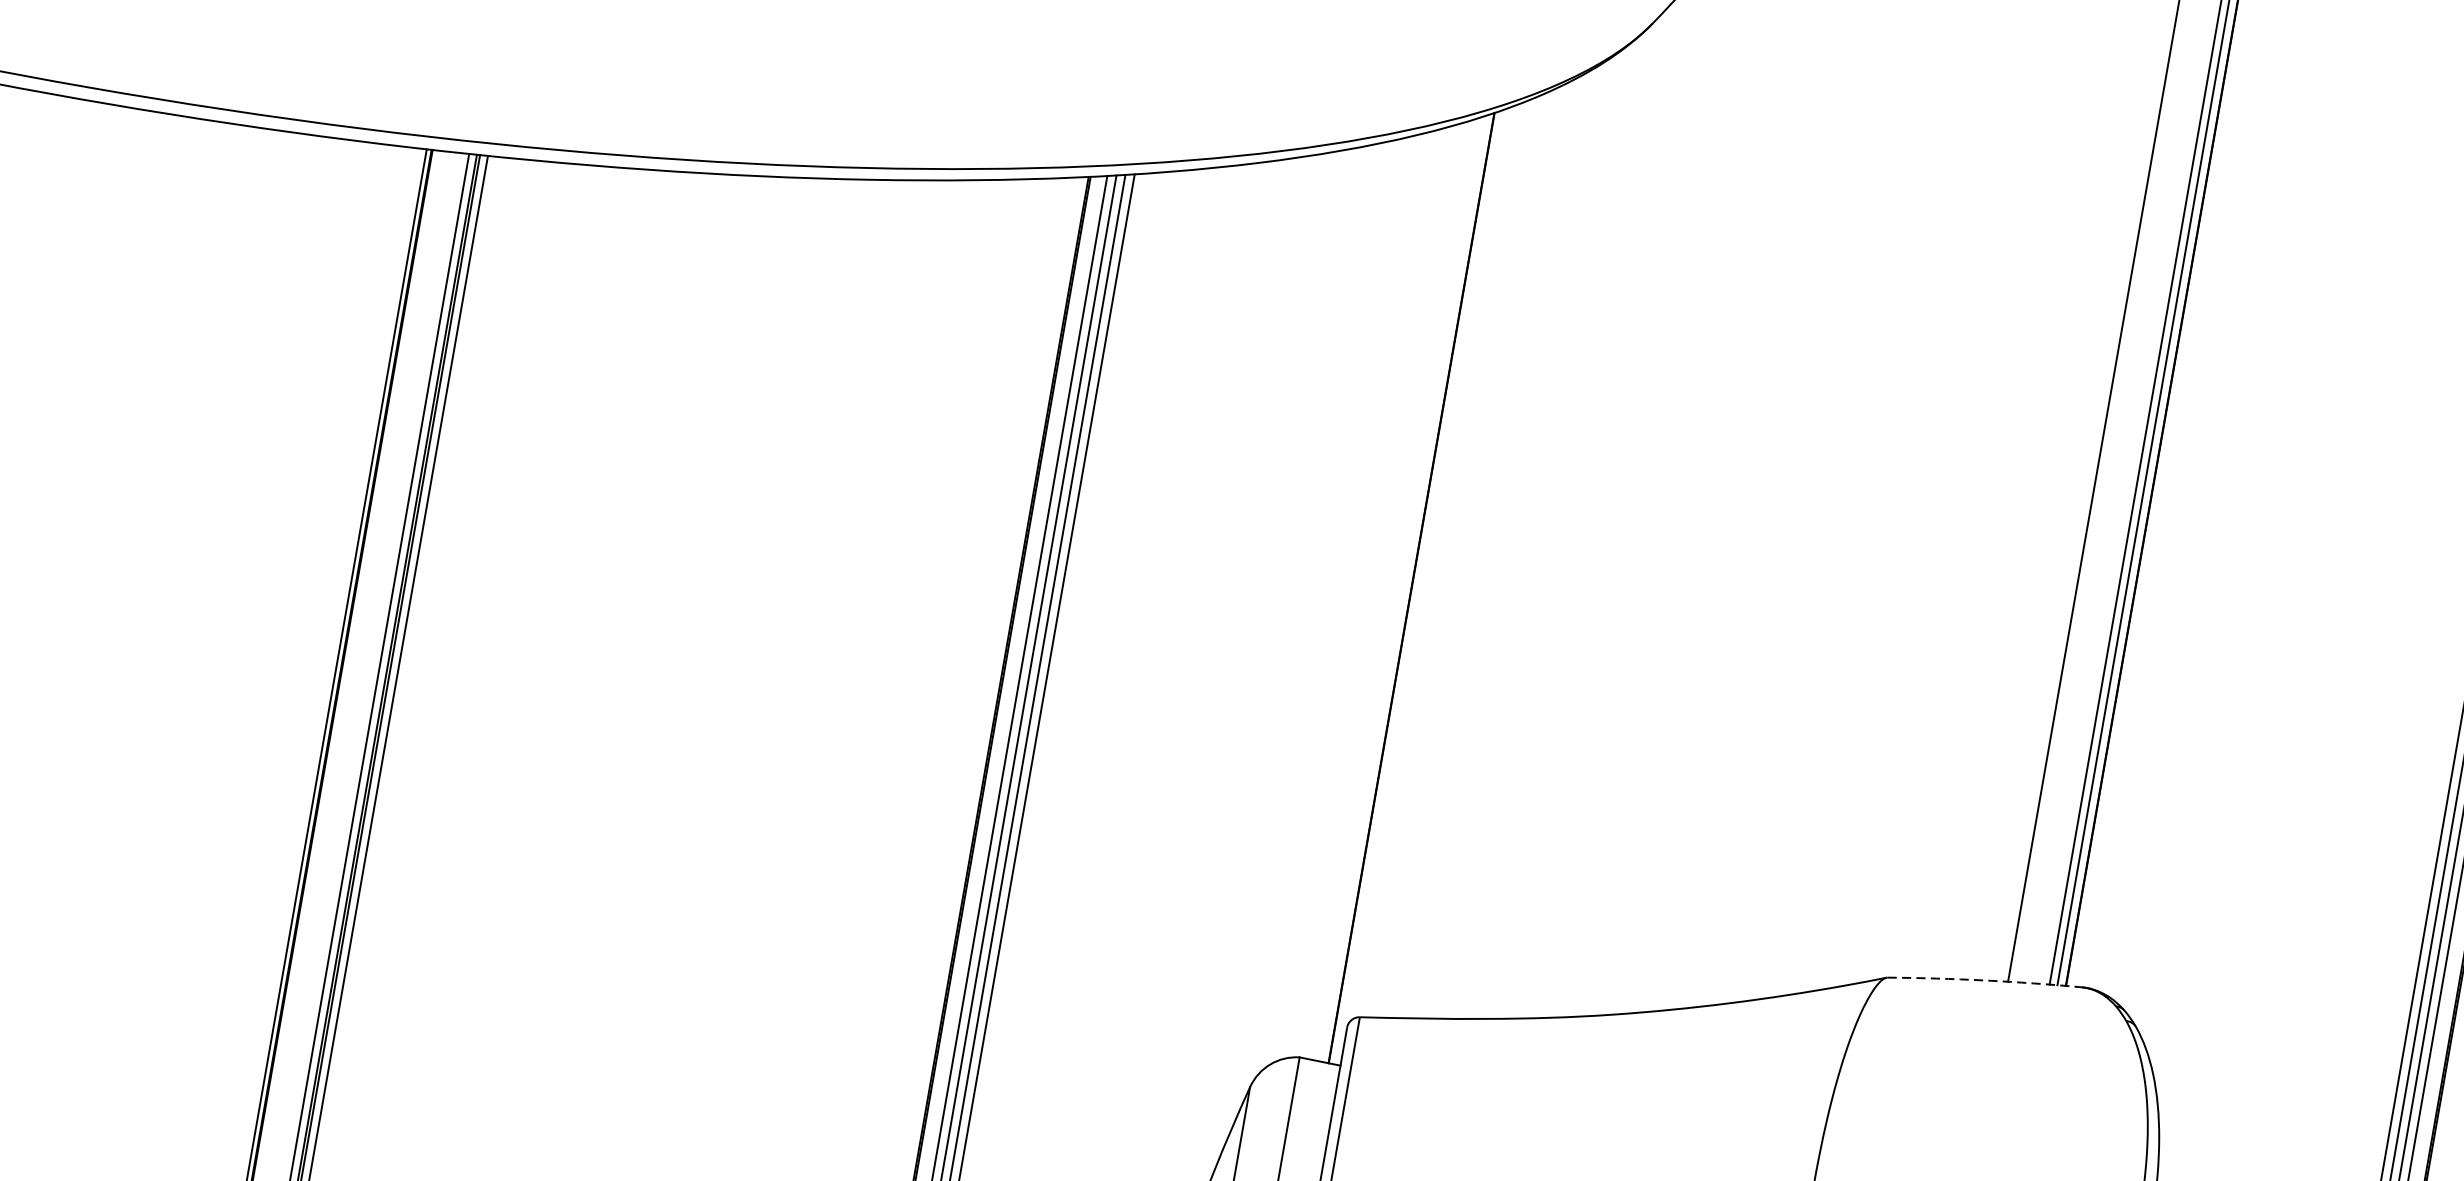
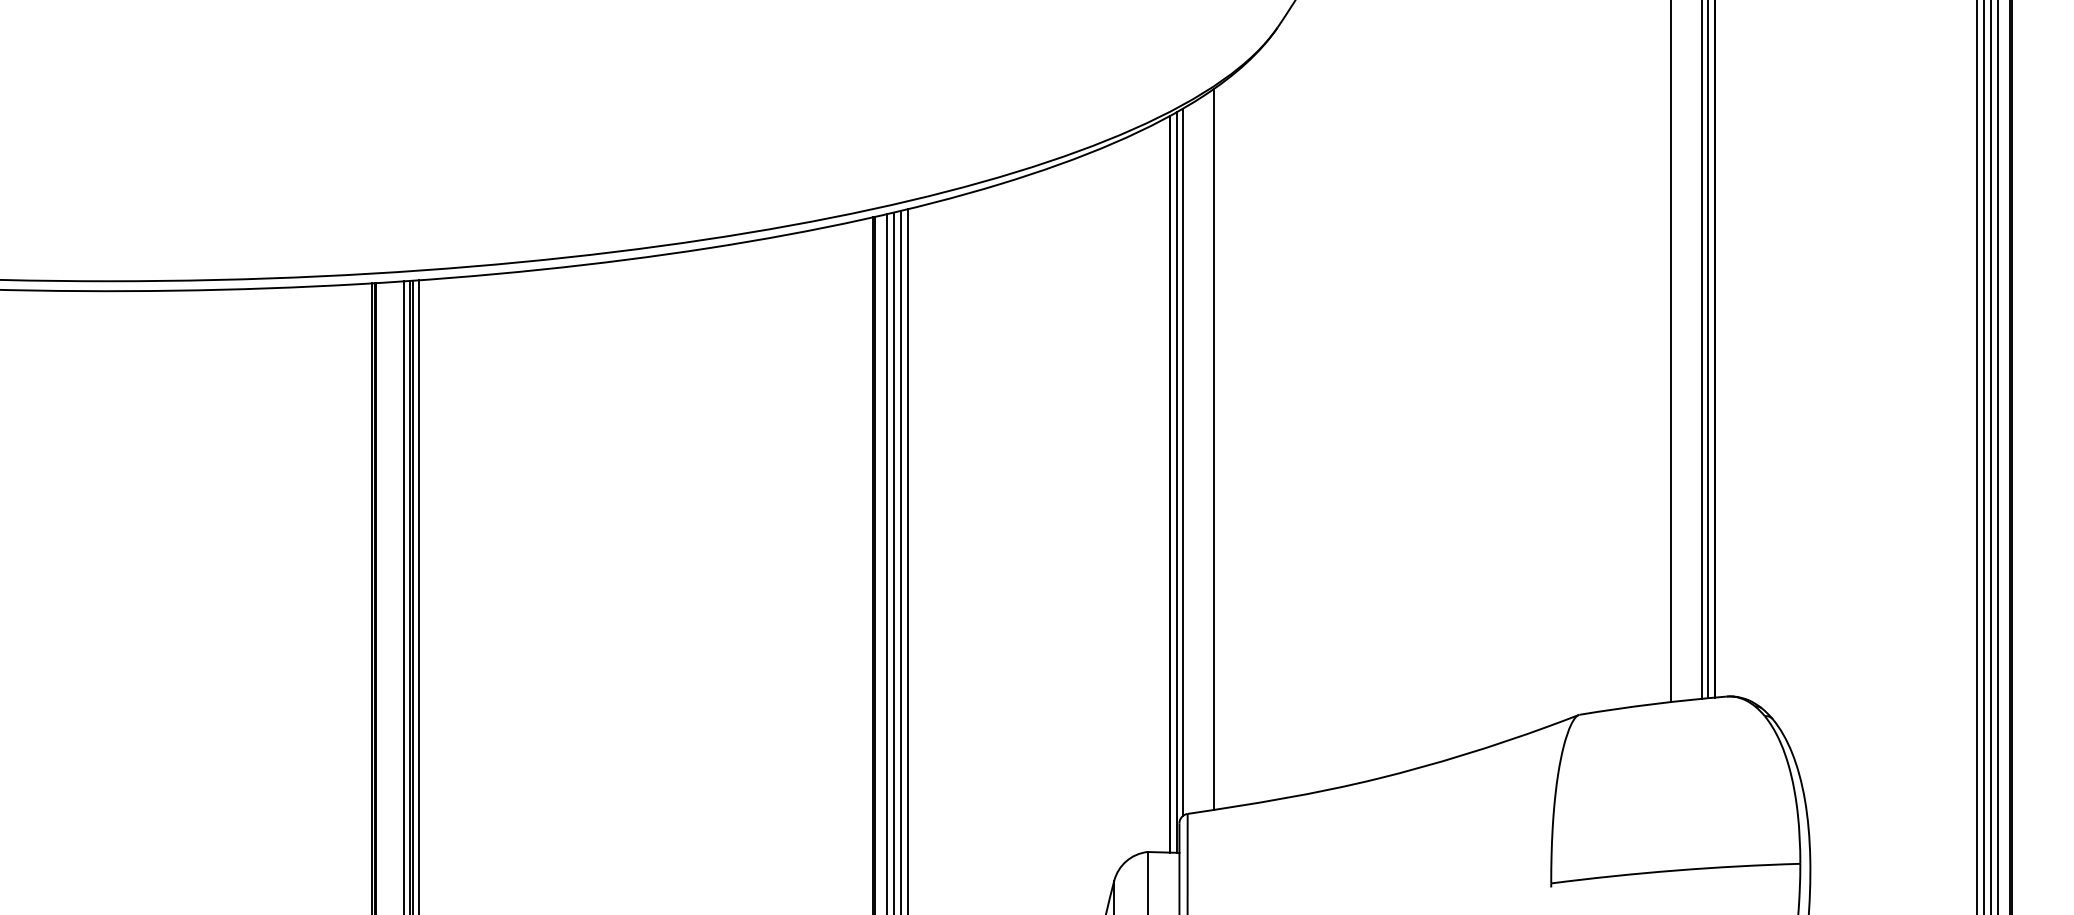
line: (1476, 551) -> (1214, 448), added
line: (1432, 562) -> (1182, 462), added
line: (1420, 587) -> (1176, 482), added
arc: (1985, 980) -> (1653, 704), dashed -> solid

